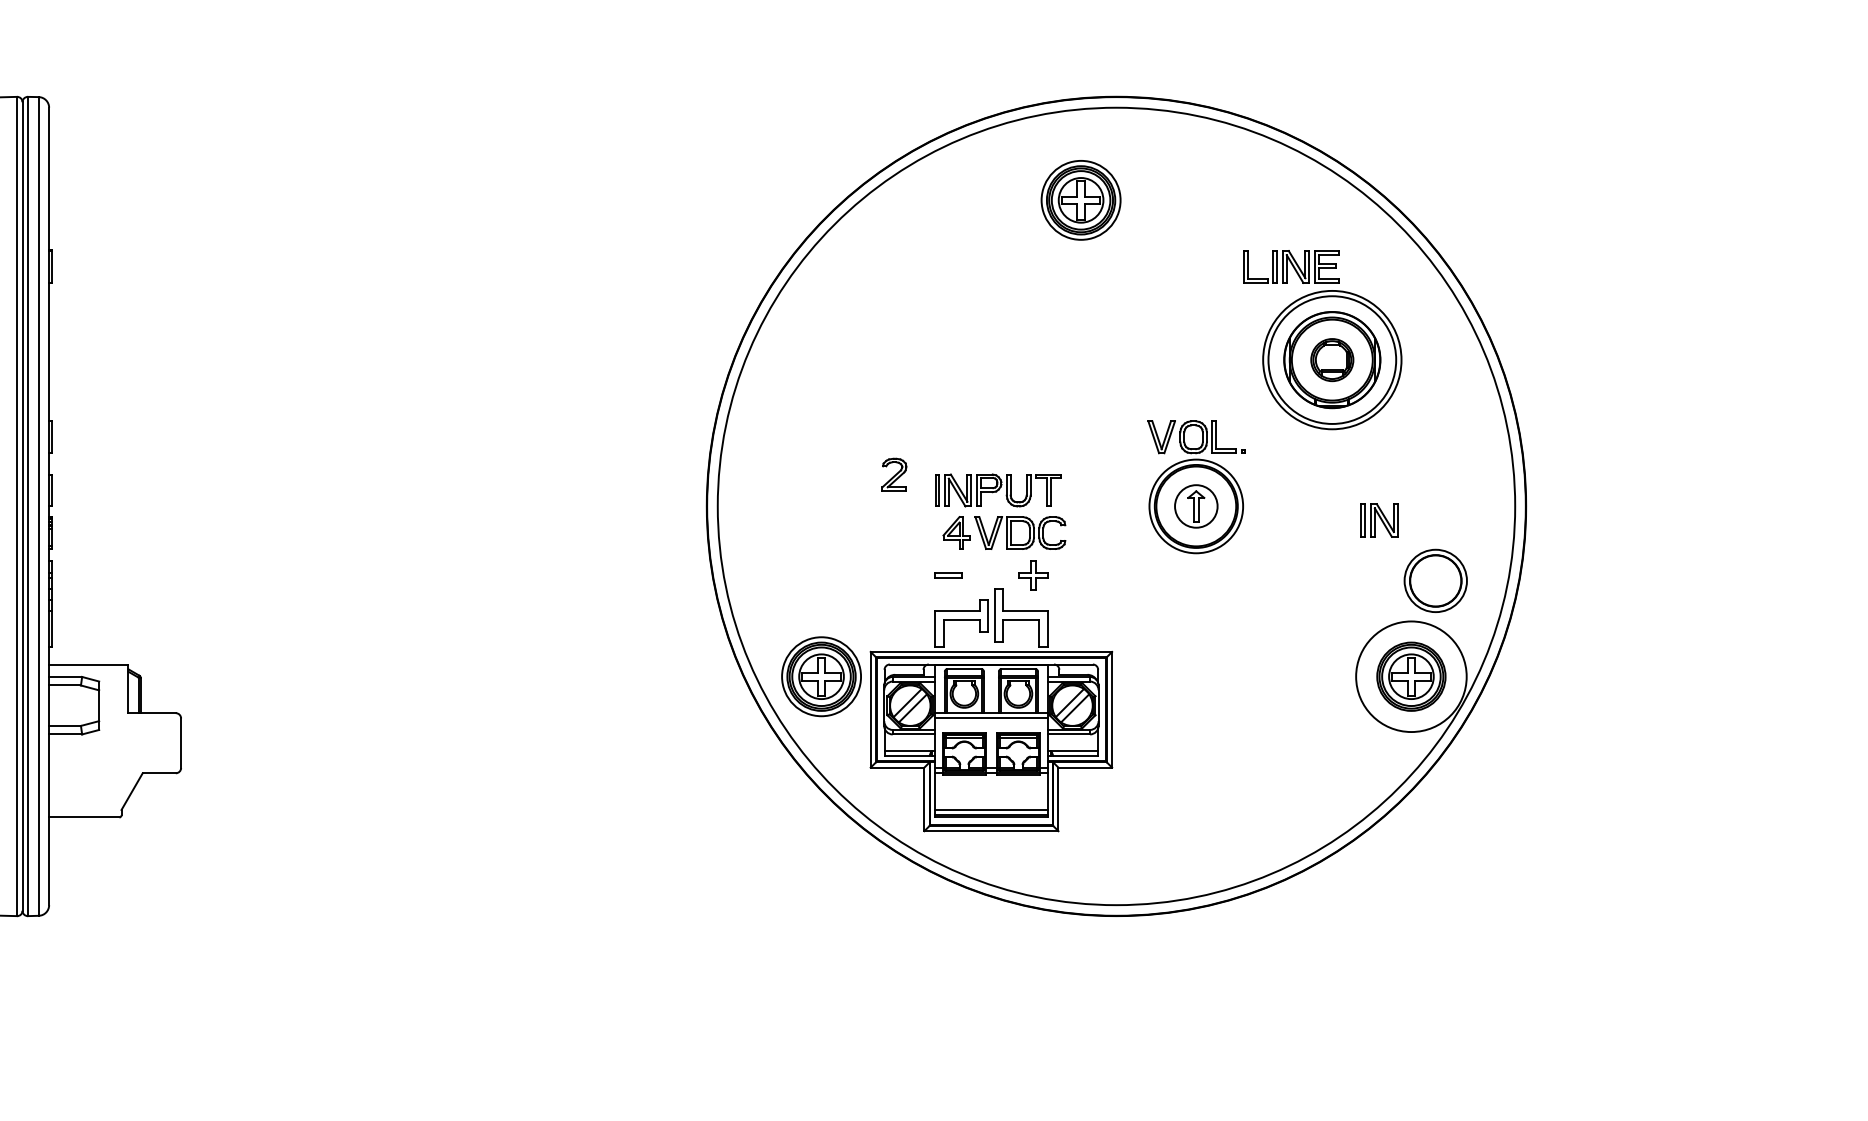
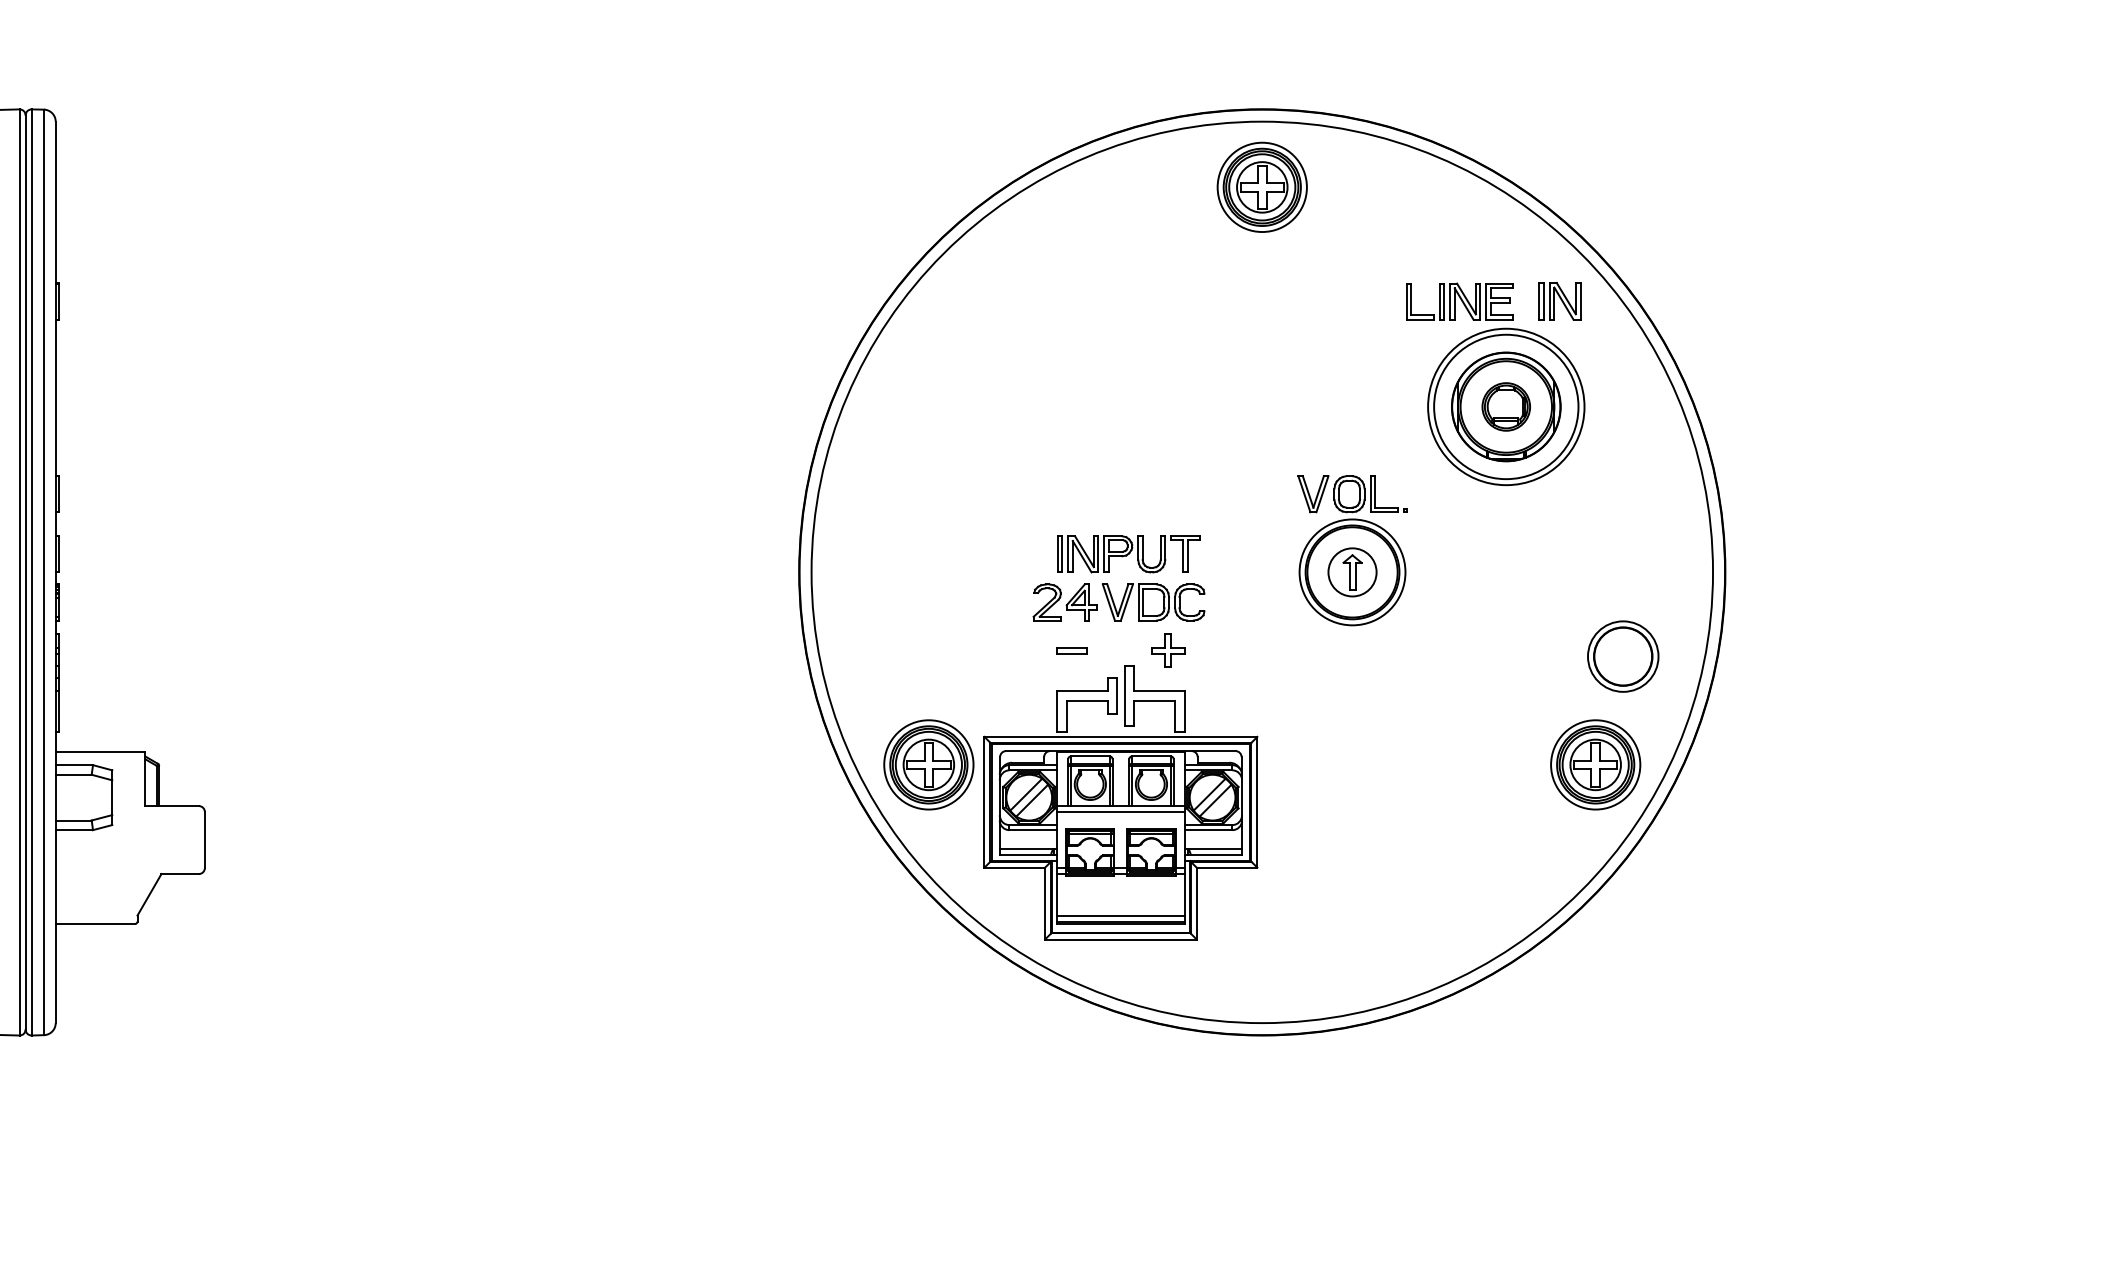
part: (1080, 199) -> (1261, 186), moved
part: (893, 474) -> (1046, 602), moved
part: (1379, 520) -> (1559, 301), moved
circle: (1411, 676) -> (1595, 764), size x0.71

